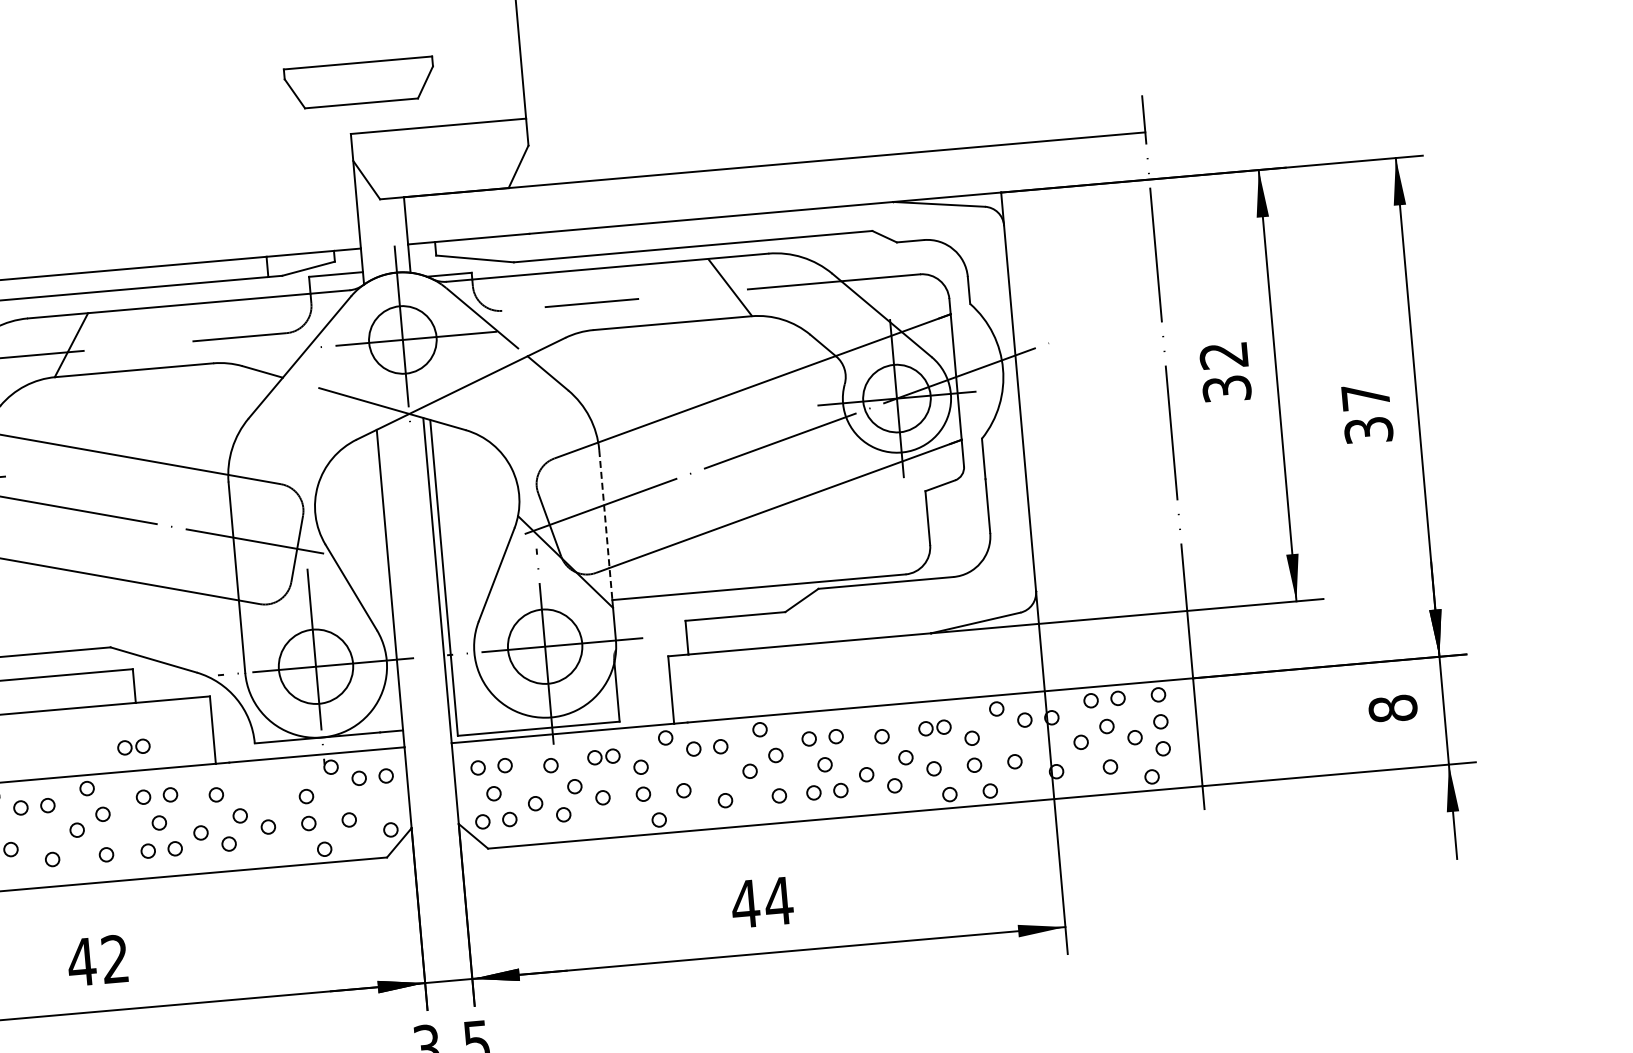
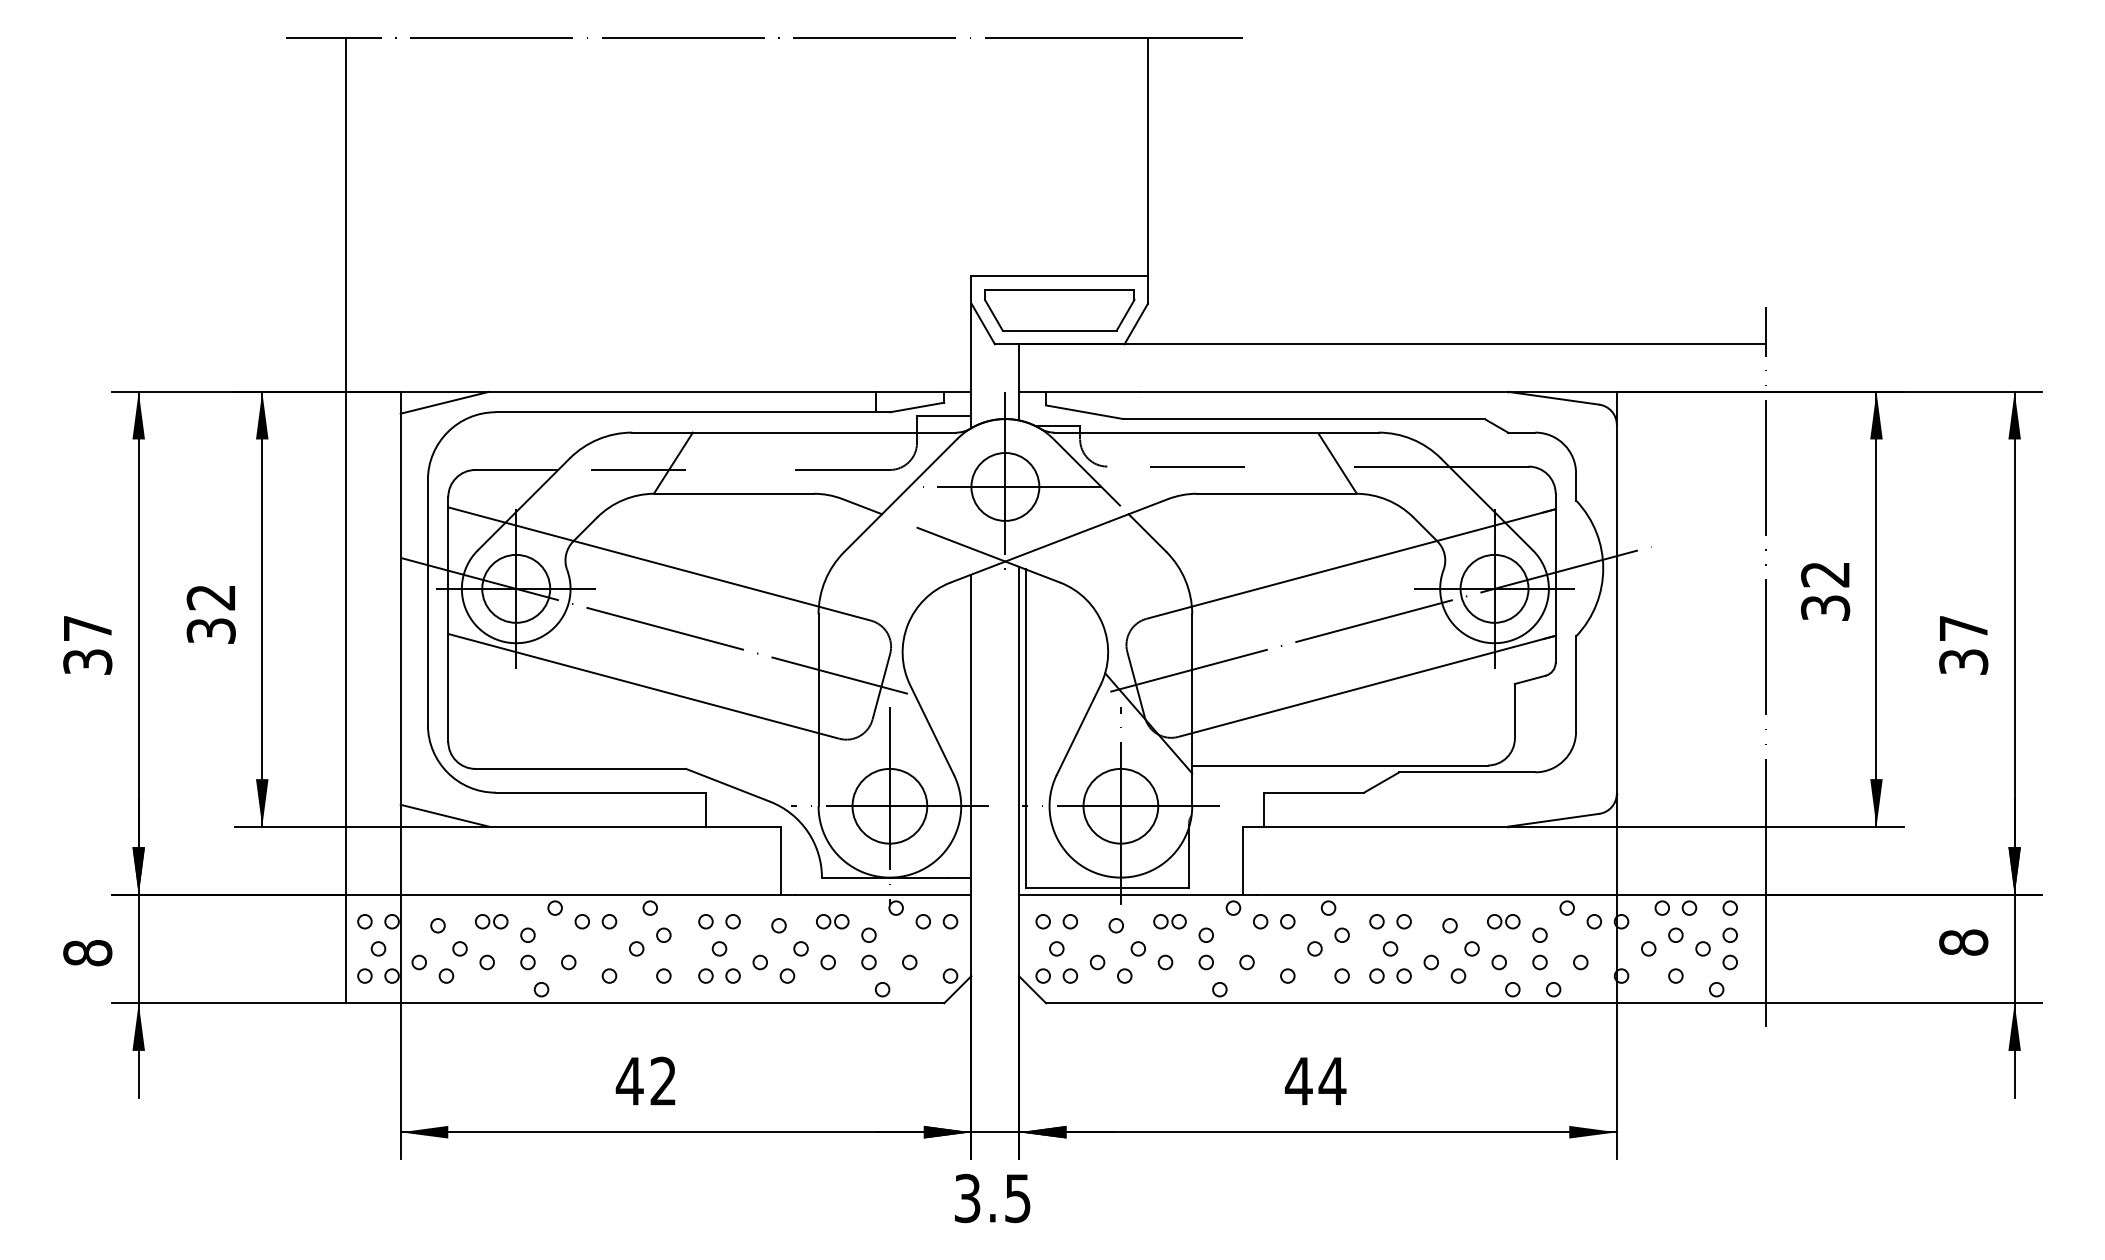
part: (359, 83) -> (1059, 310), moved
line: (606, 524) -> (1192, 689), dashed -> solid
part: (133, 746) -> (832, 921), moved

